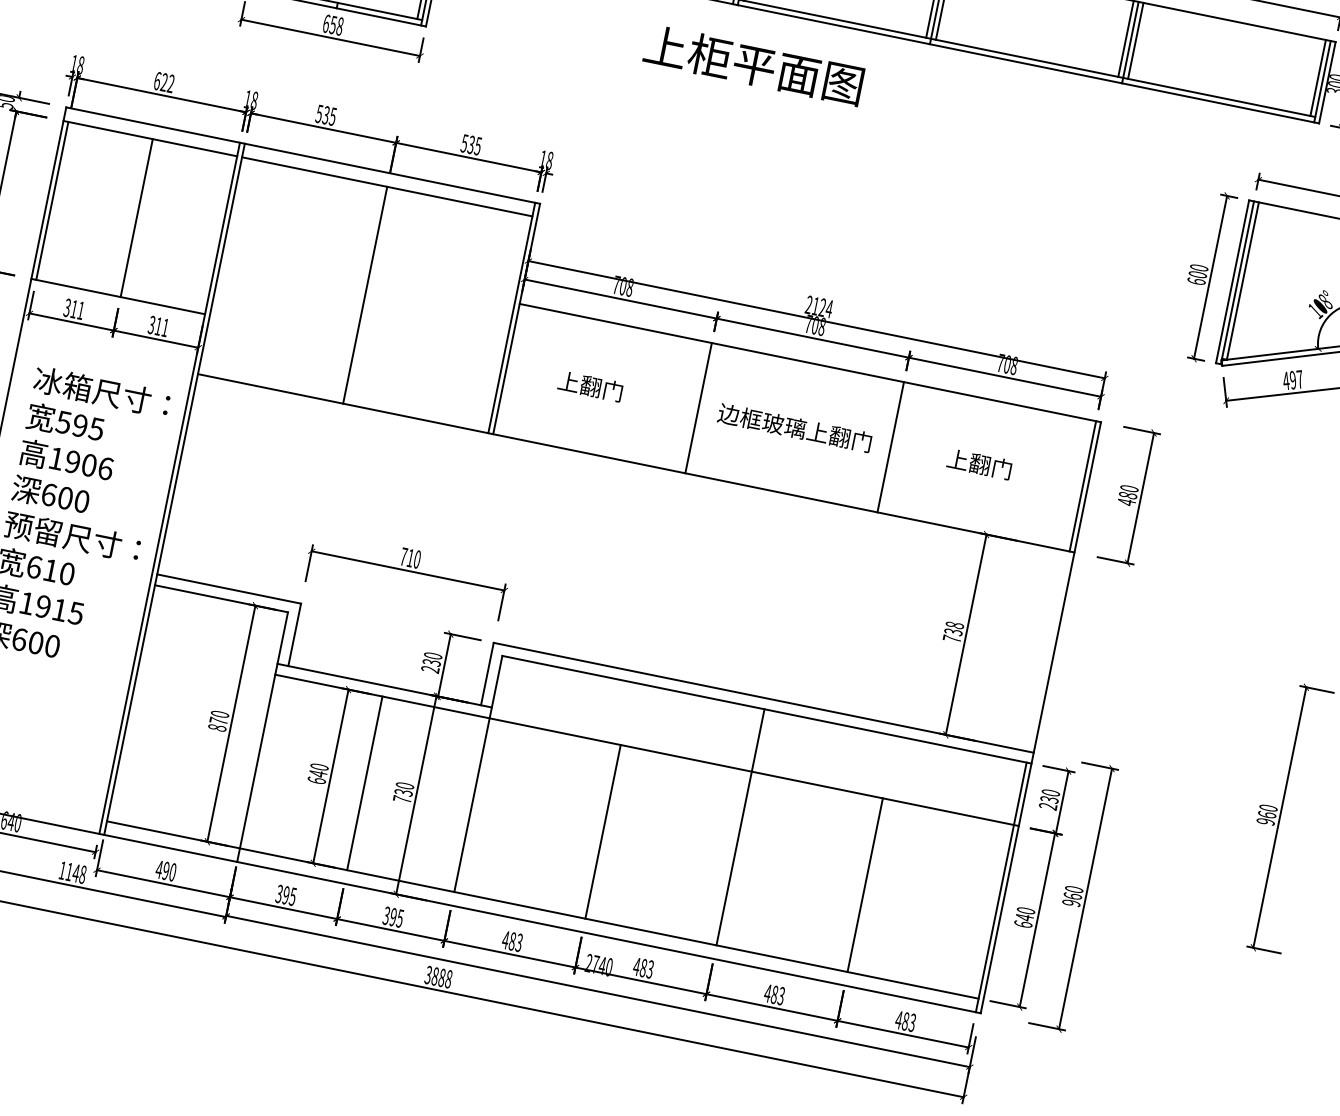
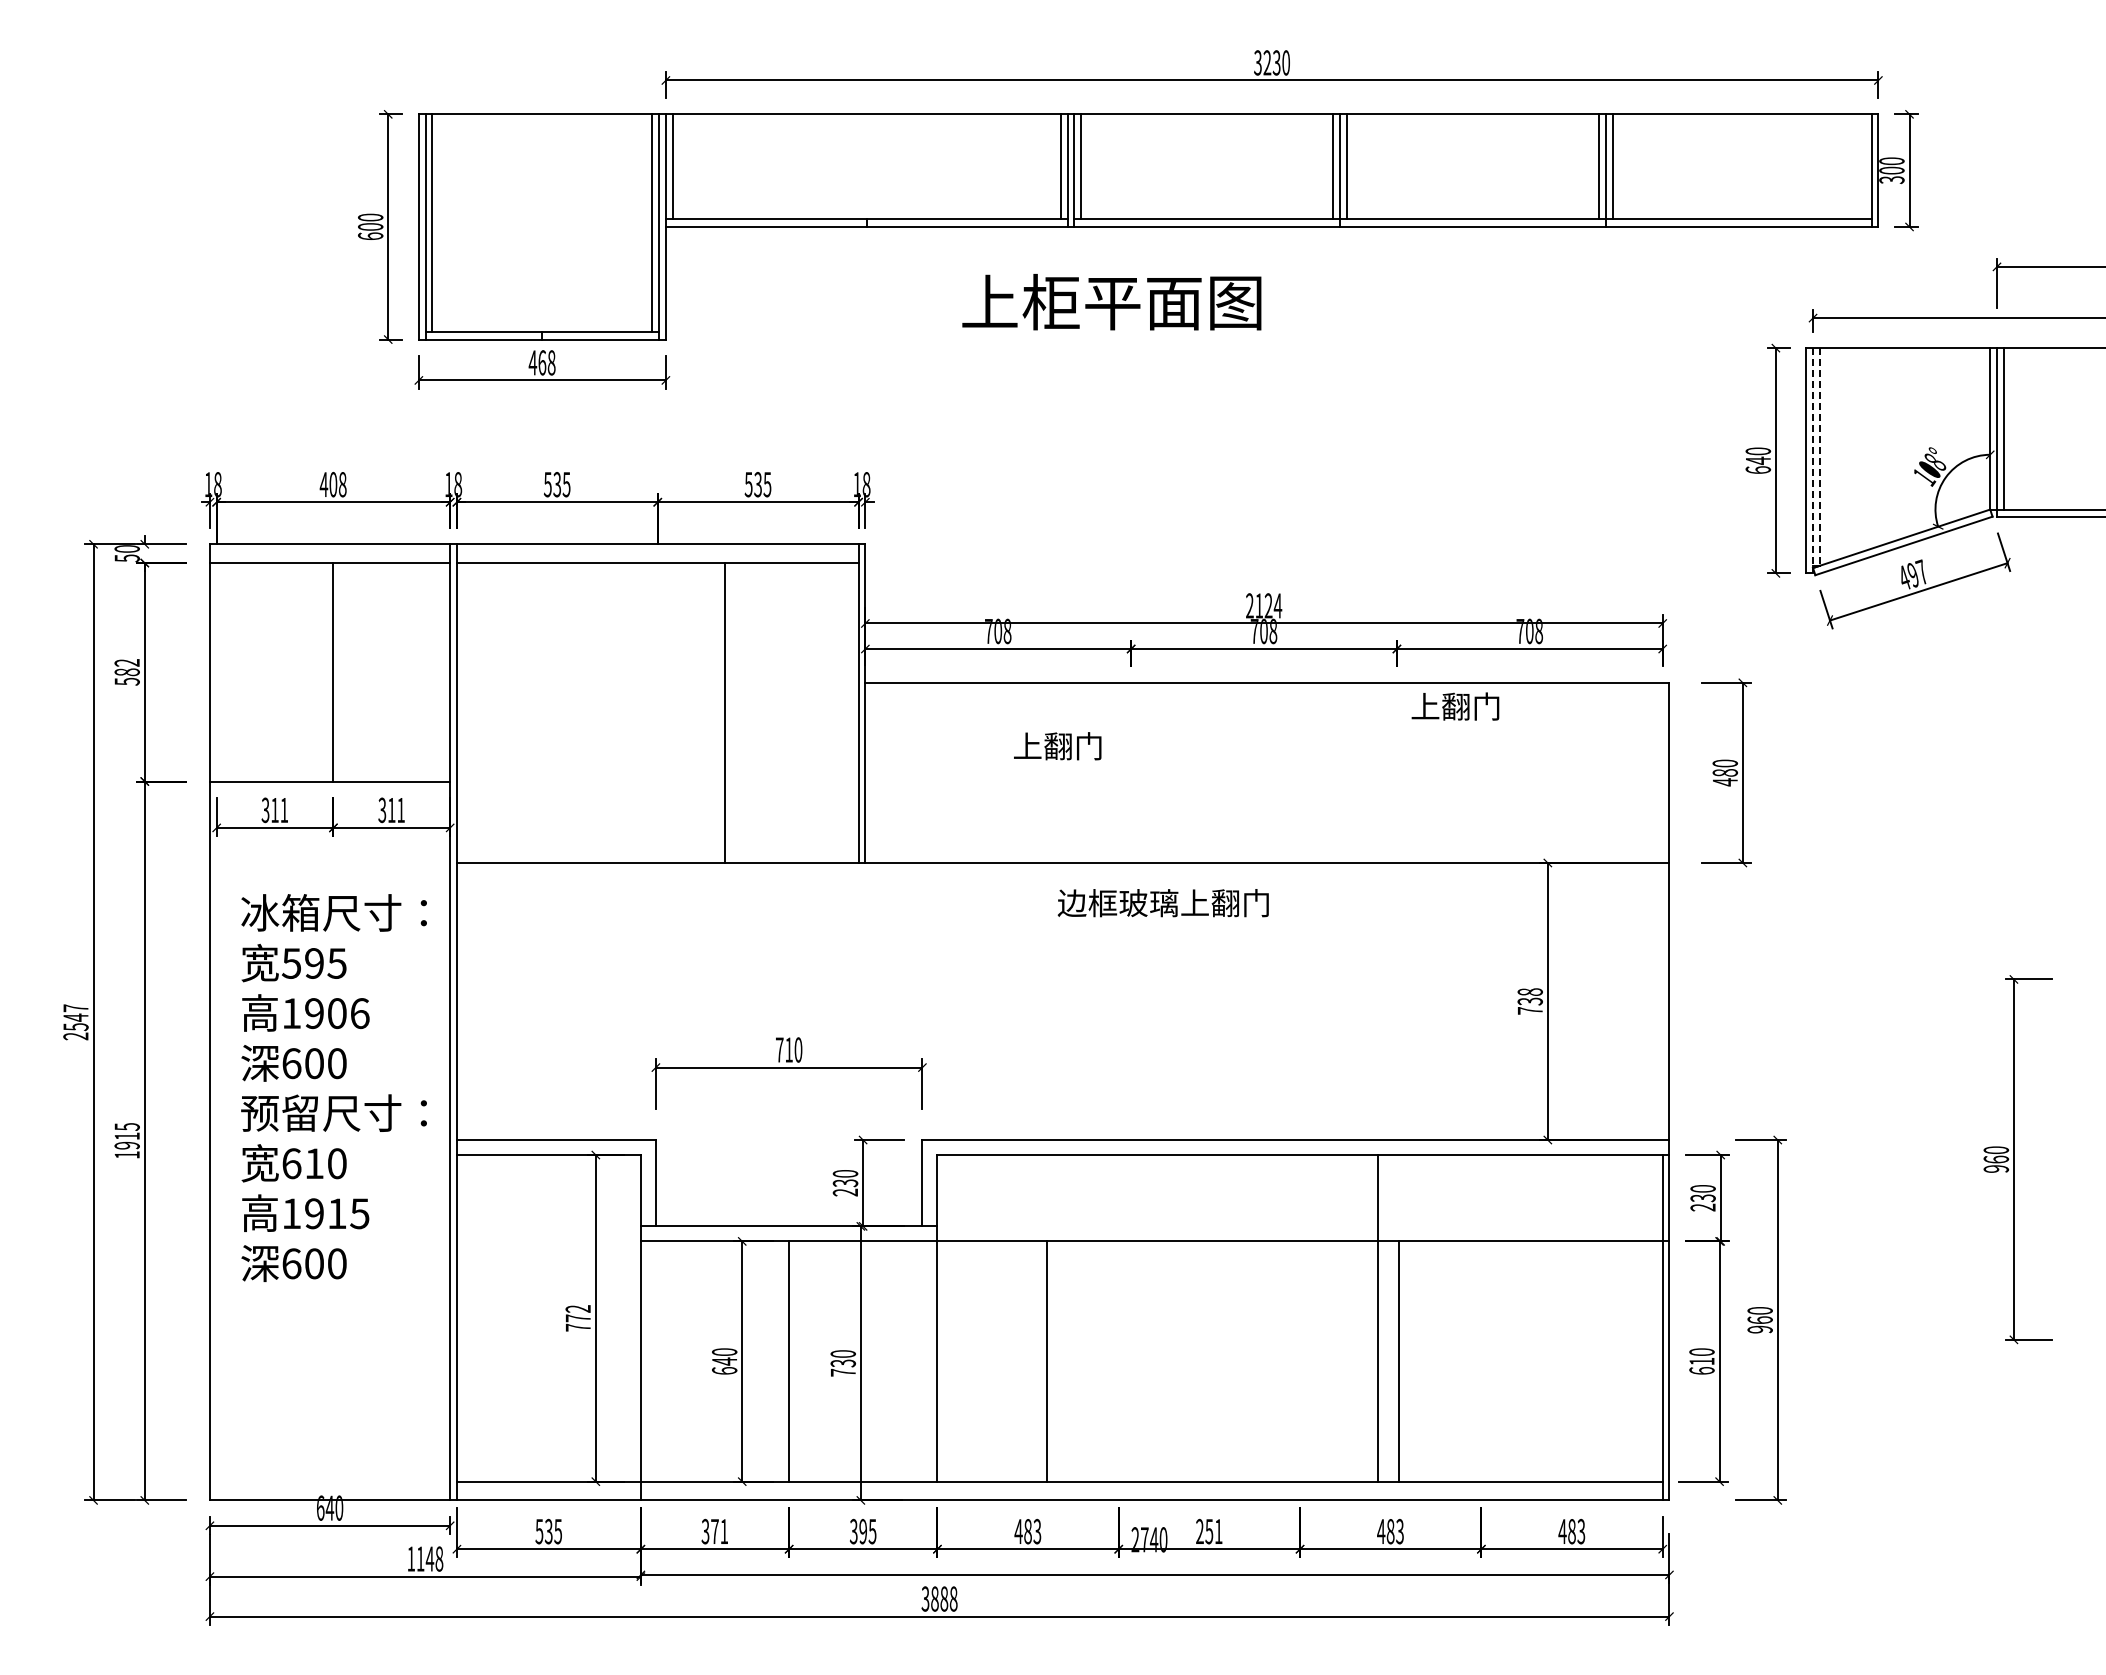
text: (329, 24) -> (537, 362), 658 -> 468
line: (1317, 77) -> (1864, 166), removed
text: (163, 82) -> (332, 484), 622 -> 408
line: (52, 201) -> (216, 672), removed
text: (1198, 274) -> (1758, 460), 600 -> 640
line: (1242, 281) -> (1819, 457), solid -> dashed
line: (1237, 282) -> (1813, 460), solid -> dashed
line: (364, 295) -> (724, 713), moved
text: (590, 386) -> (1057, 746), moved
line: (698, 407) -> (1131, 772), removed
text: (794, 428) -> (1162, 903), moved
line: (890, 446) -> (1396, 772), removed
text: (979, 464) -> (1455, 706), moved
line: (1082, 486) -> (1662, 772), removed
text: (218, 721) -> (577, 1318), 870 -> 772
line: (740, 827) -> (1378, 1318), moved
line: (602, 831) -> (1046, 1361), moved
text: (165, 870) -> (548, 1531), 490 -> 535
line: (865, 885) -> (1399, 1361), moved
text: (289, 896) -> (719, 1531), 395 -> 371
text: (1024, 917) -> (1701, 1361), 640 -> 610
text: (642, 967) -> (1208, 1531), 483 -> 251

